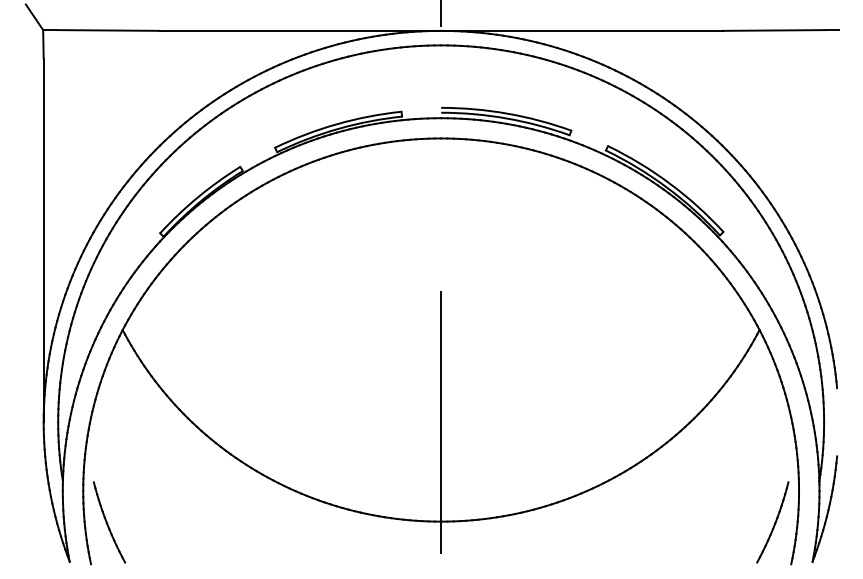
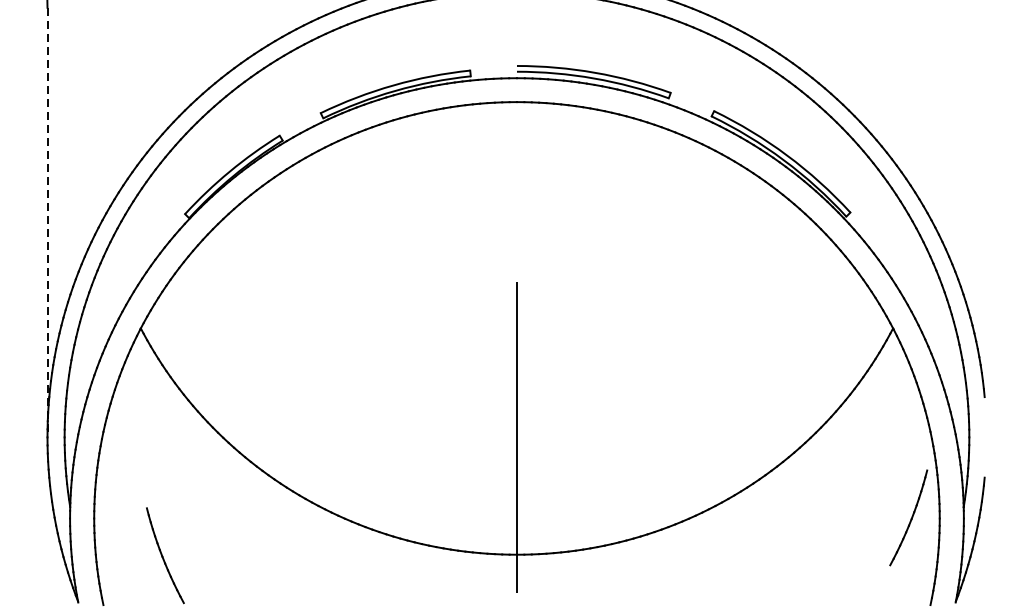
line: (43, 240) -> (47, 222), solid -> dashed
part: (109, 522) -> (165, 555), moved
part: (772, 522) -> (908, 517), moved

